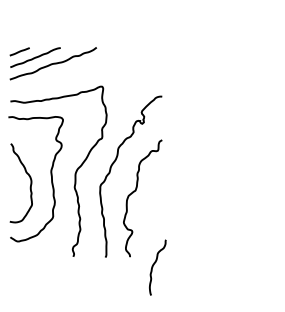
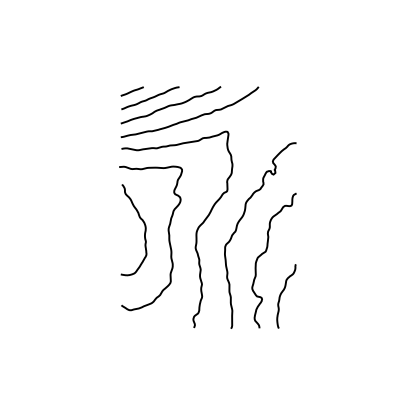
curve: (72, 74) -> (192, 117), added
curve: (30, 183) -> (144, 230), moved
curve: (154, 265) -> (282, 293), moved

